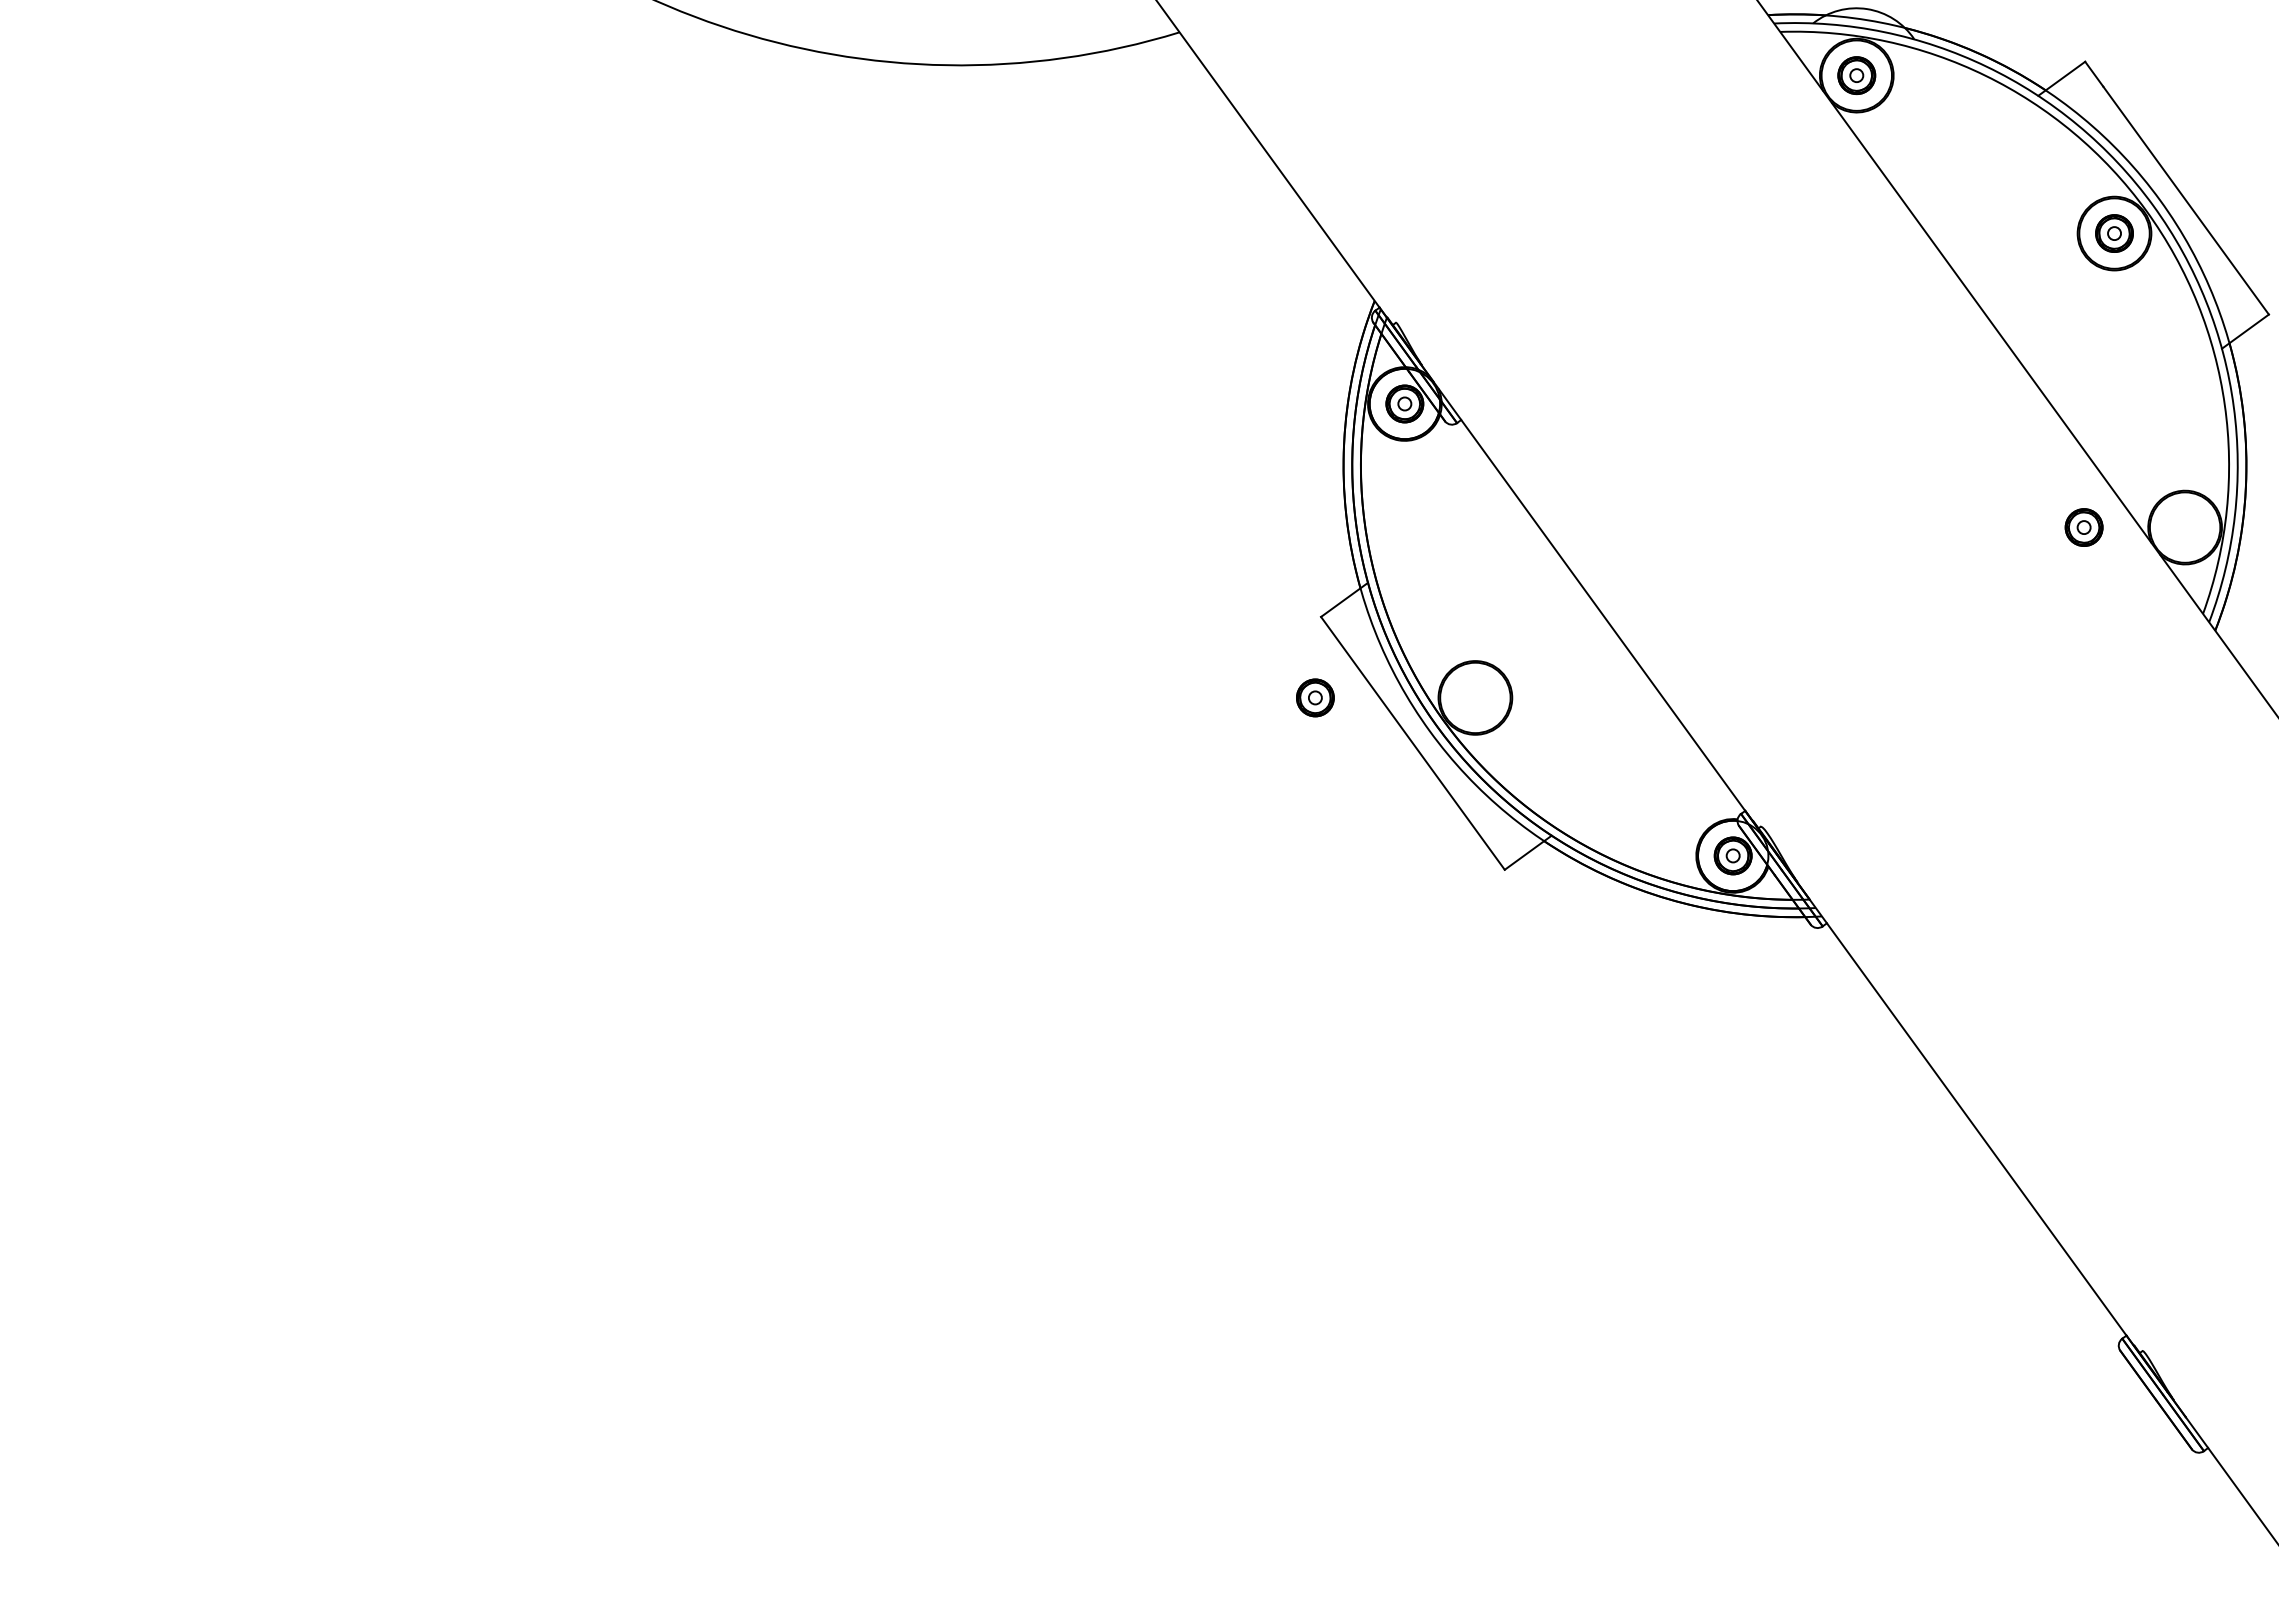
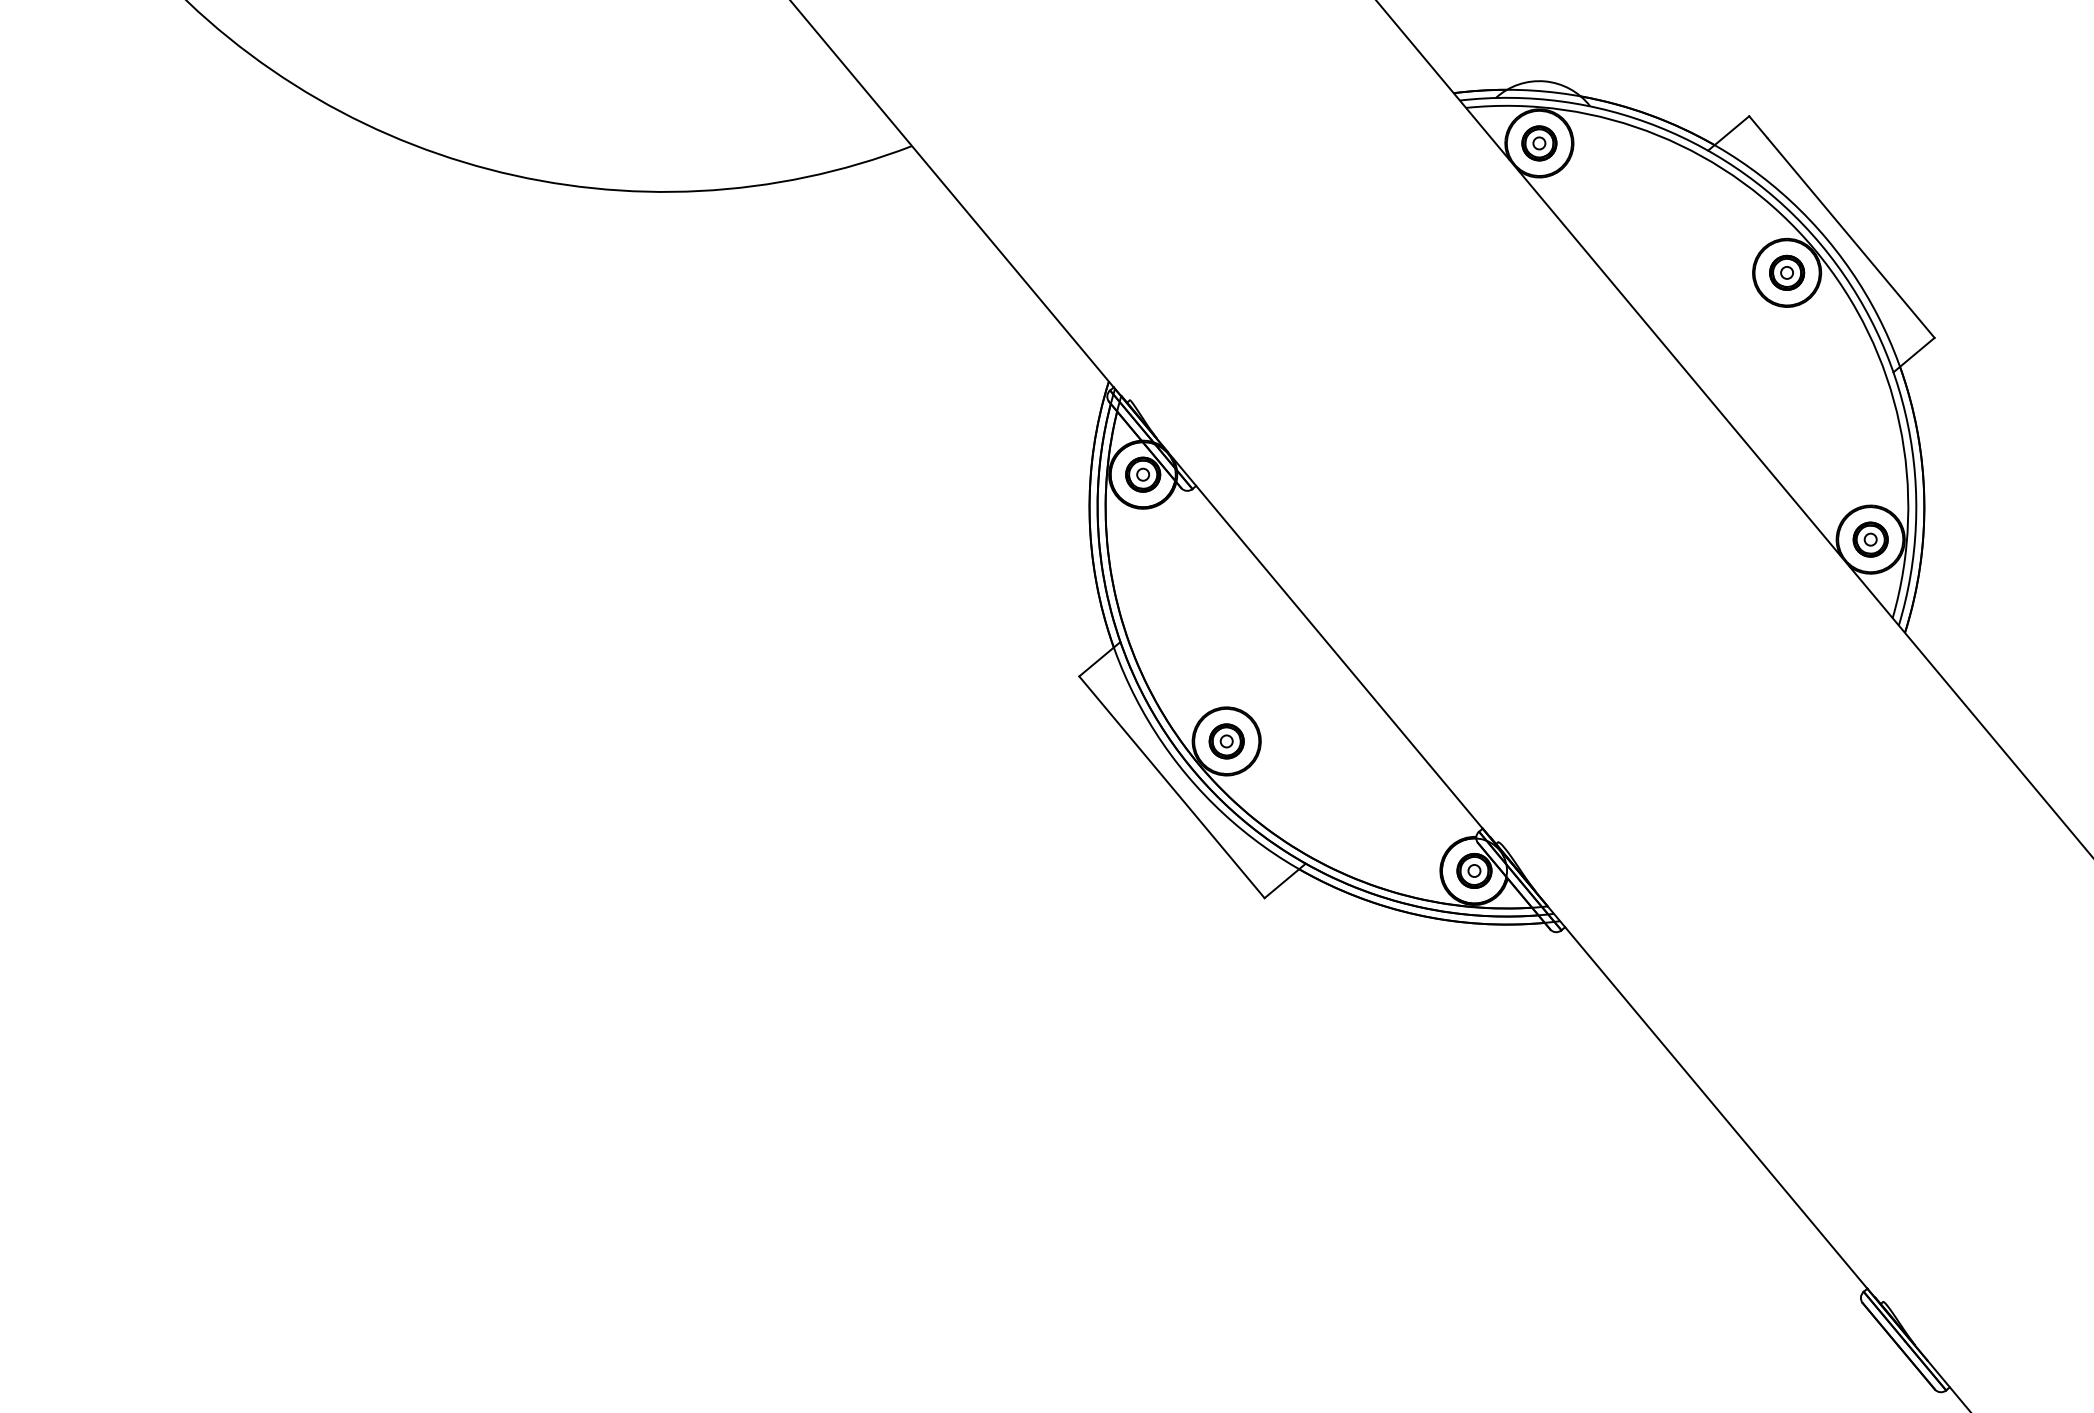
part: (2083, 527) -> (1870, 539), moved
part: (1315, 697) -> (1226, 741), moved

